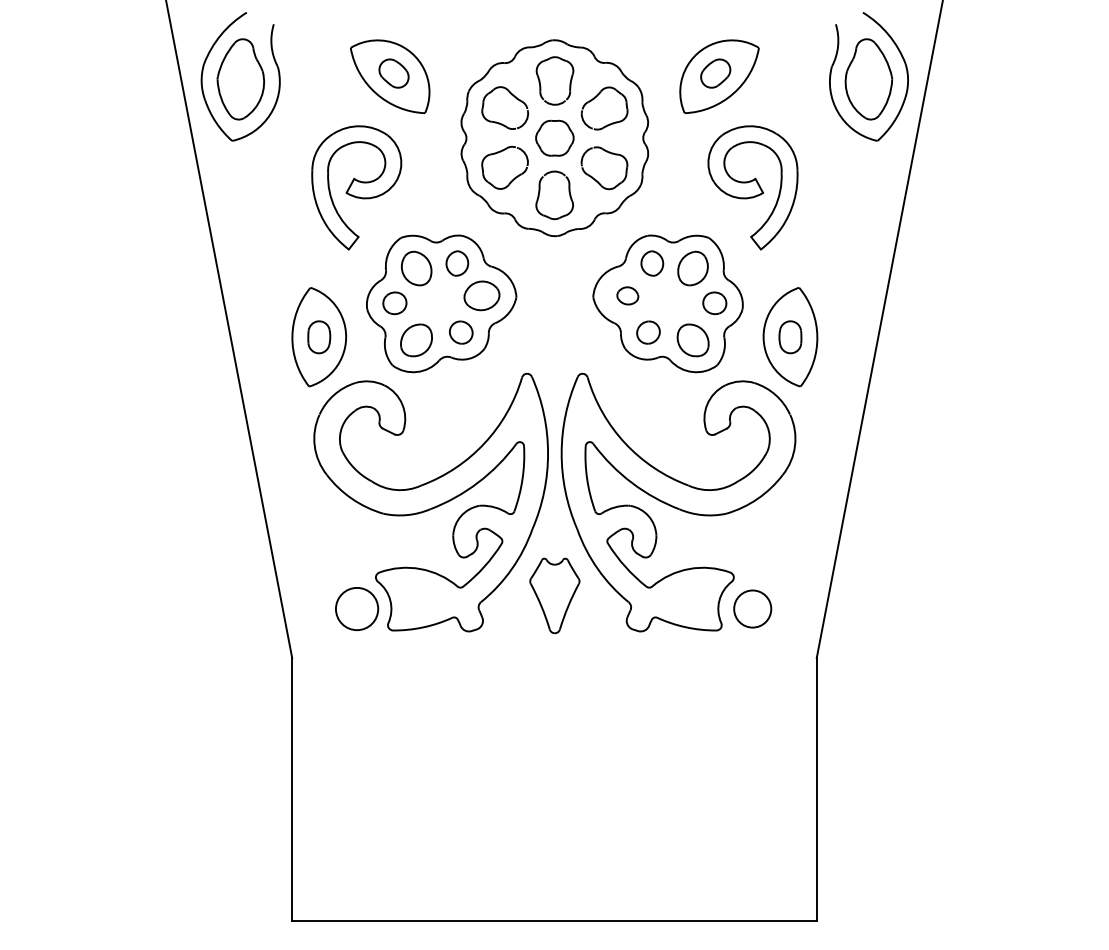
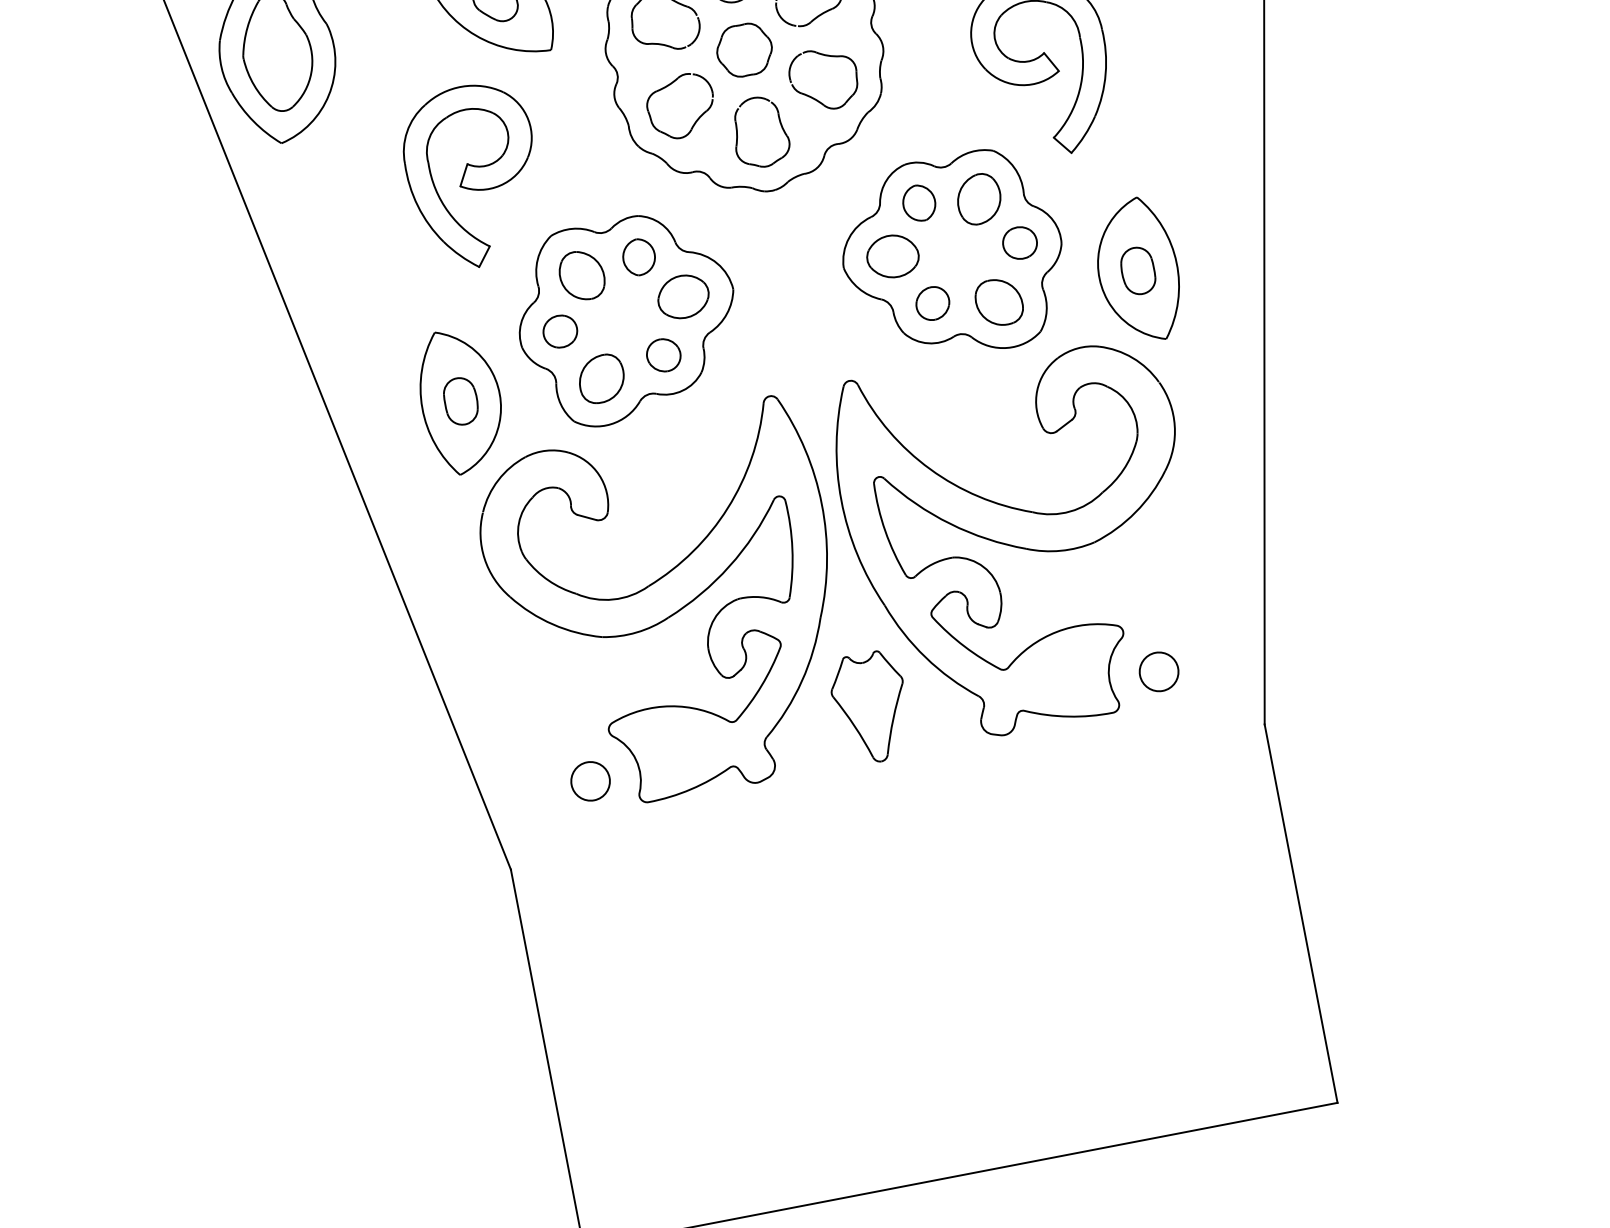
part: (627, 295) -> (892, 256), size x1.67
circle: (356, 608) -> (589, 780), size x0.62
circle: (752, 608) -> (1158, 671), size x0.71

